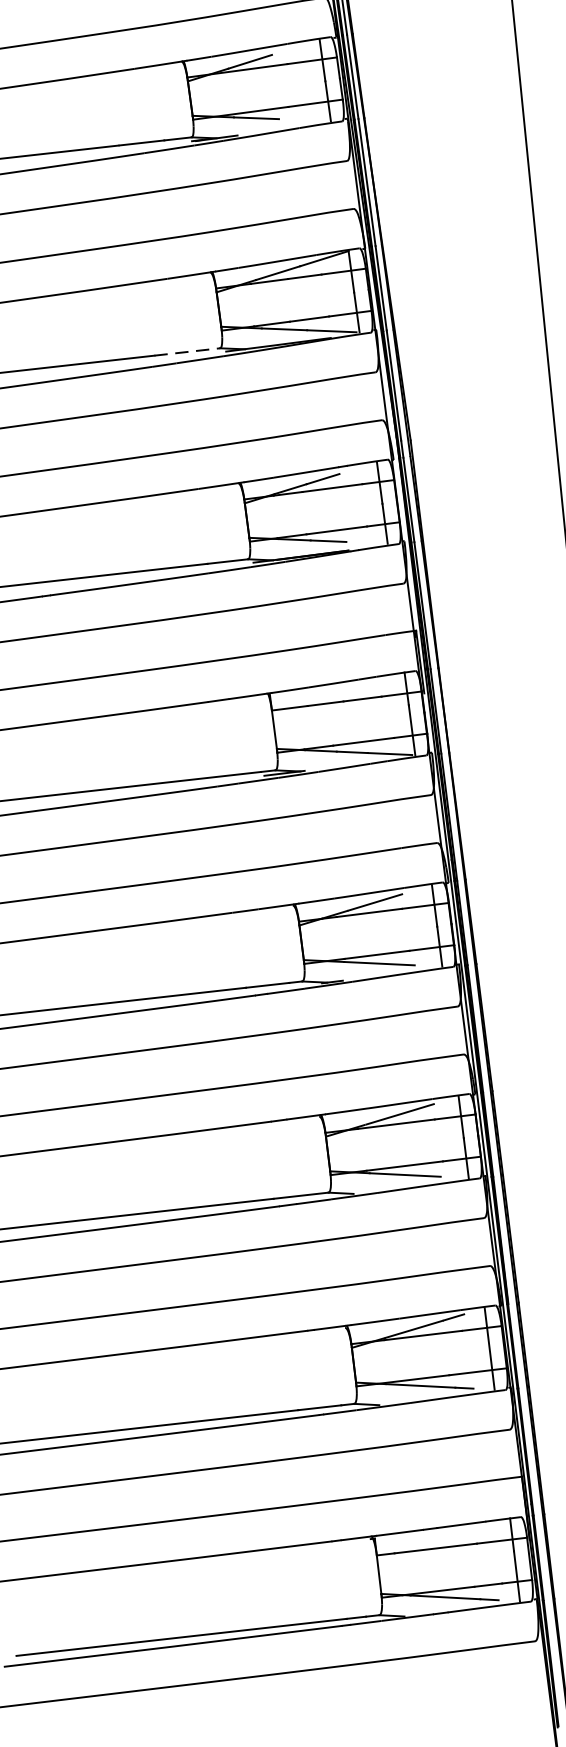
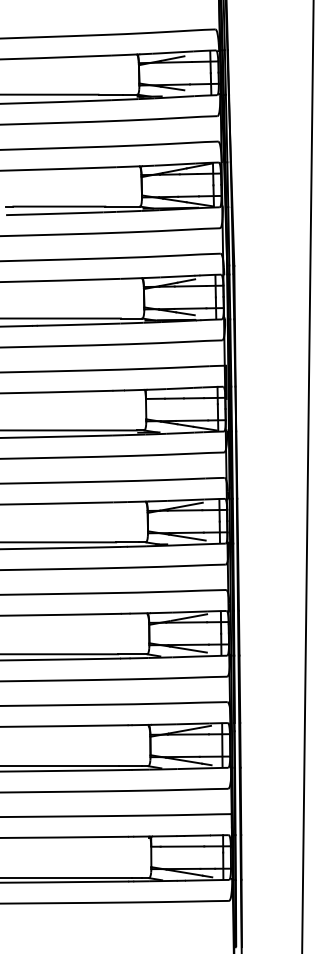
line: (188, 351) -> (123, 206), dashed -> solid

